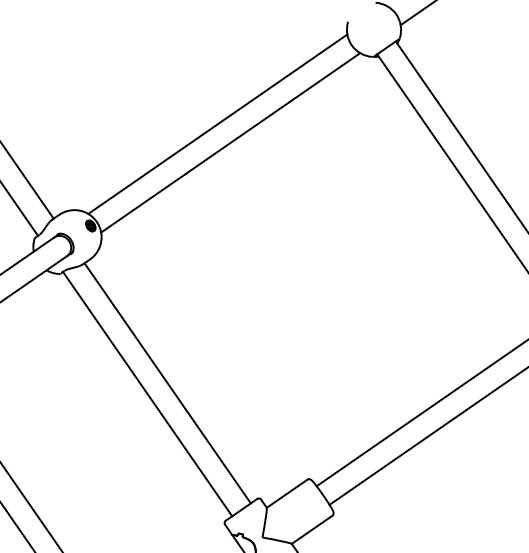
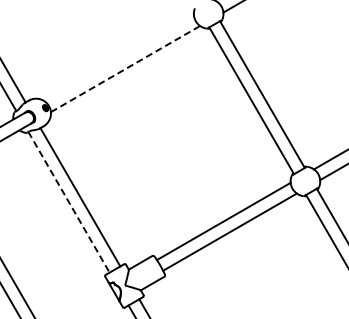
line: (216, 124) -> (118, 58), removed
line: (230, 141) -> (125, 68), solid -> dashed
line: (148, 394) -> (69, 202), solid -> dashed

